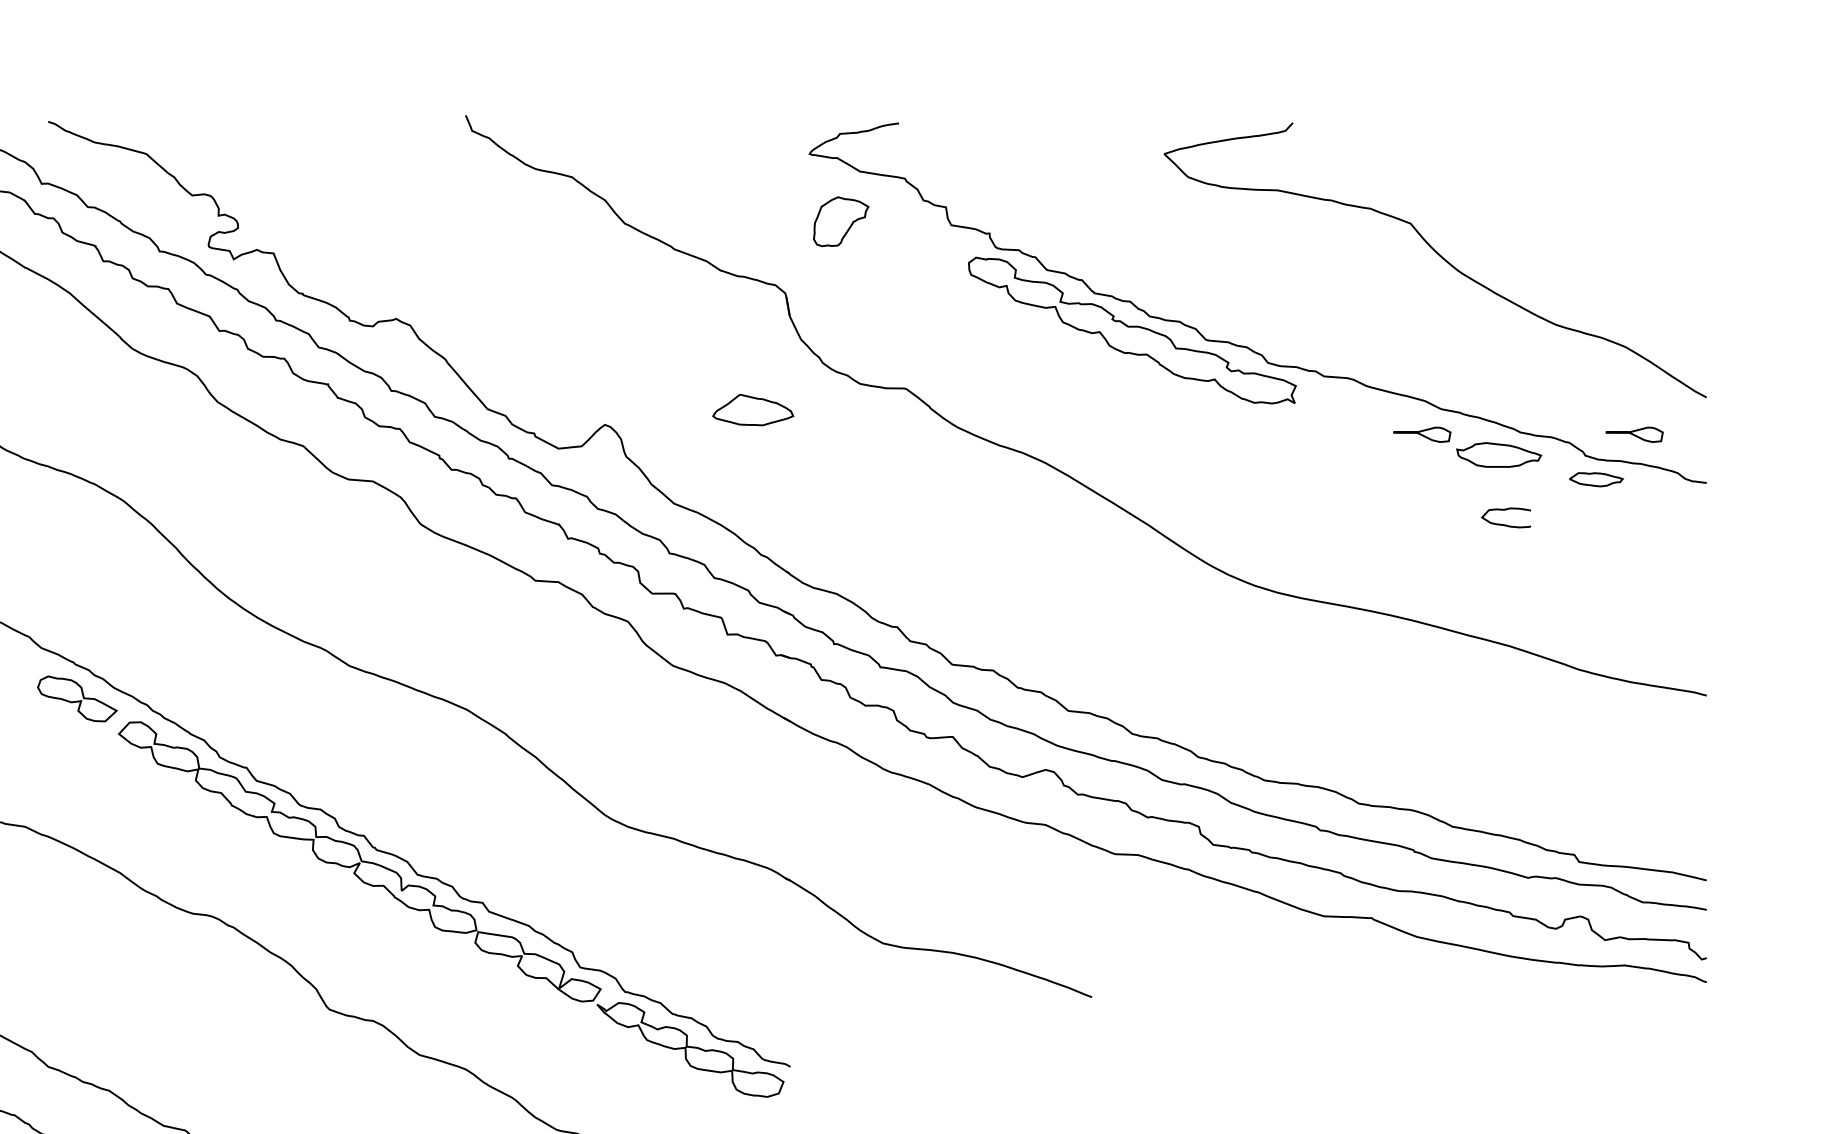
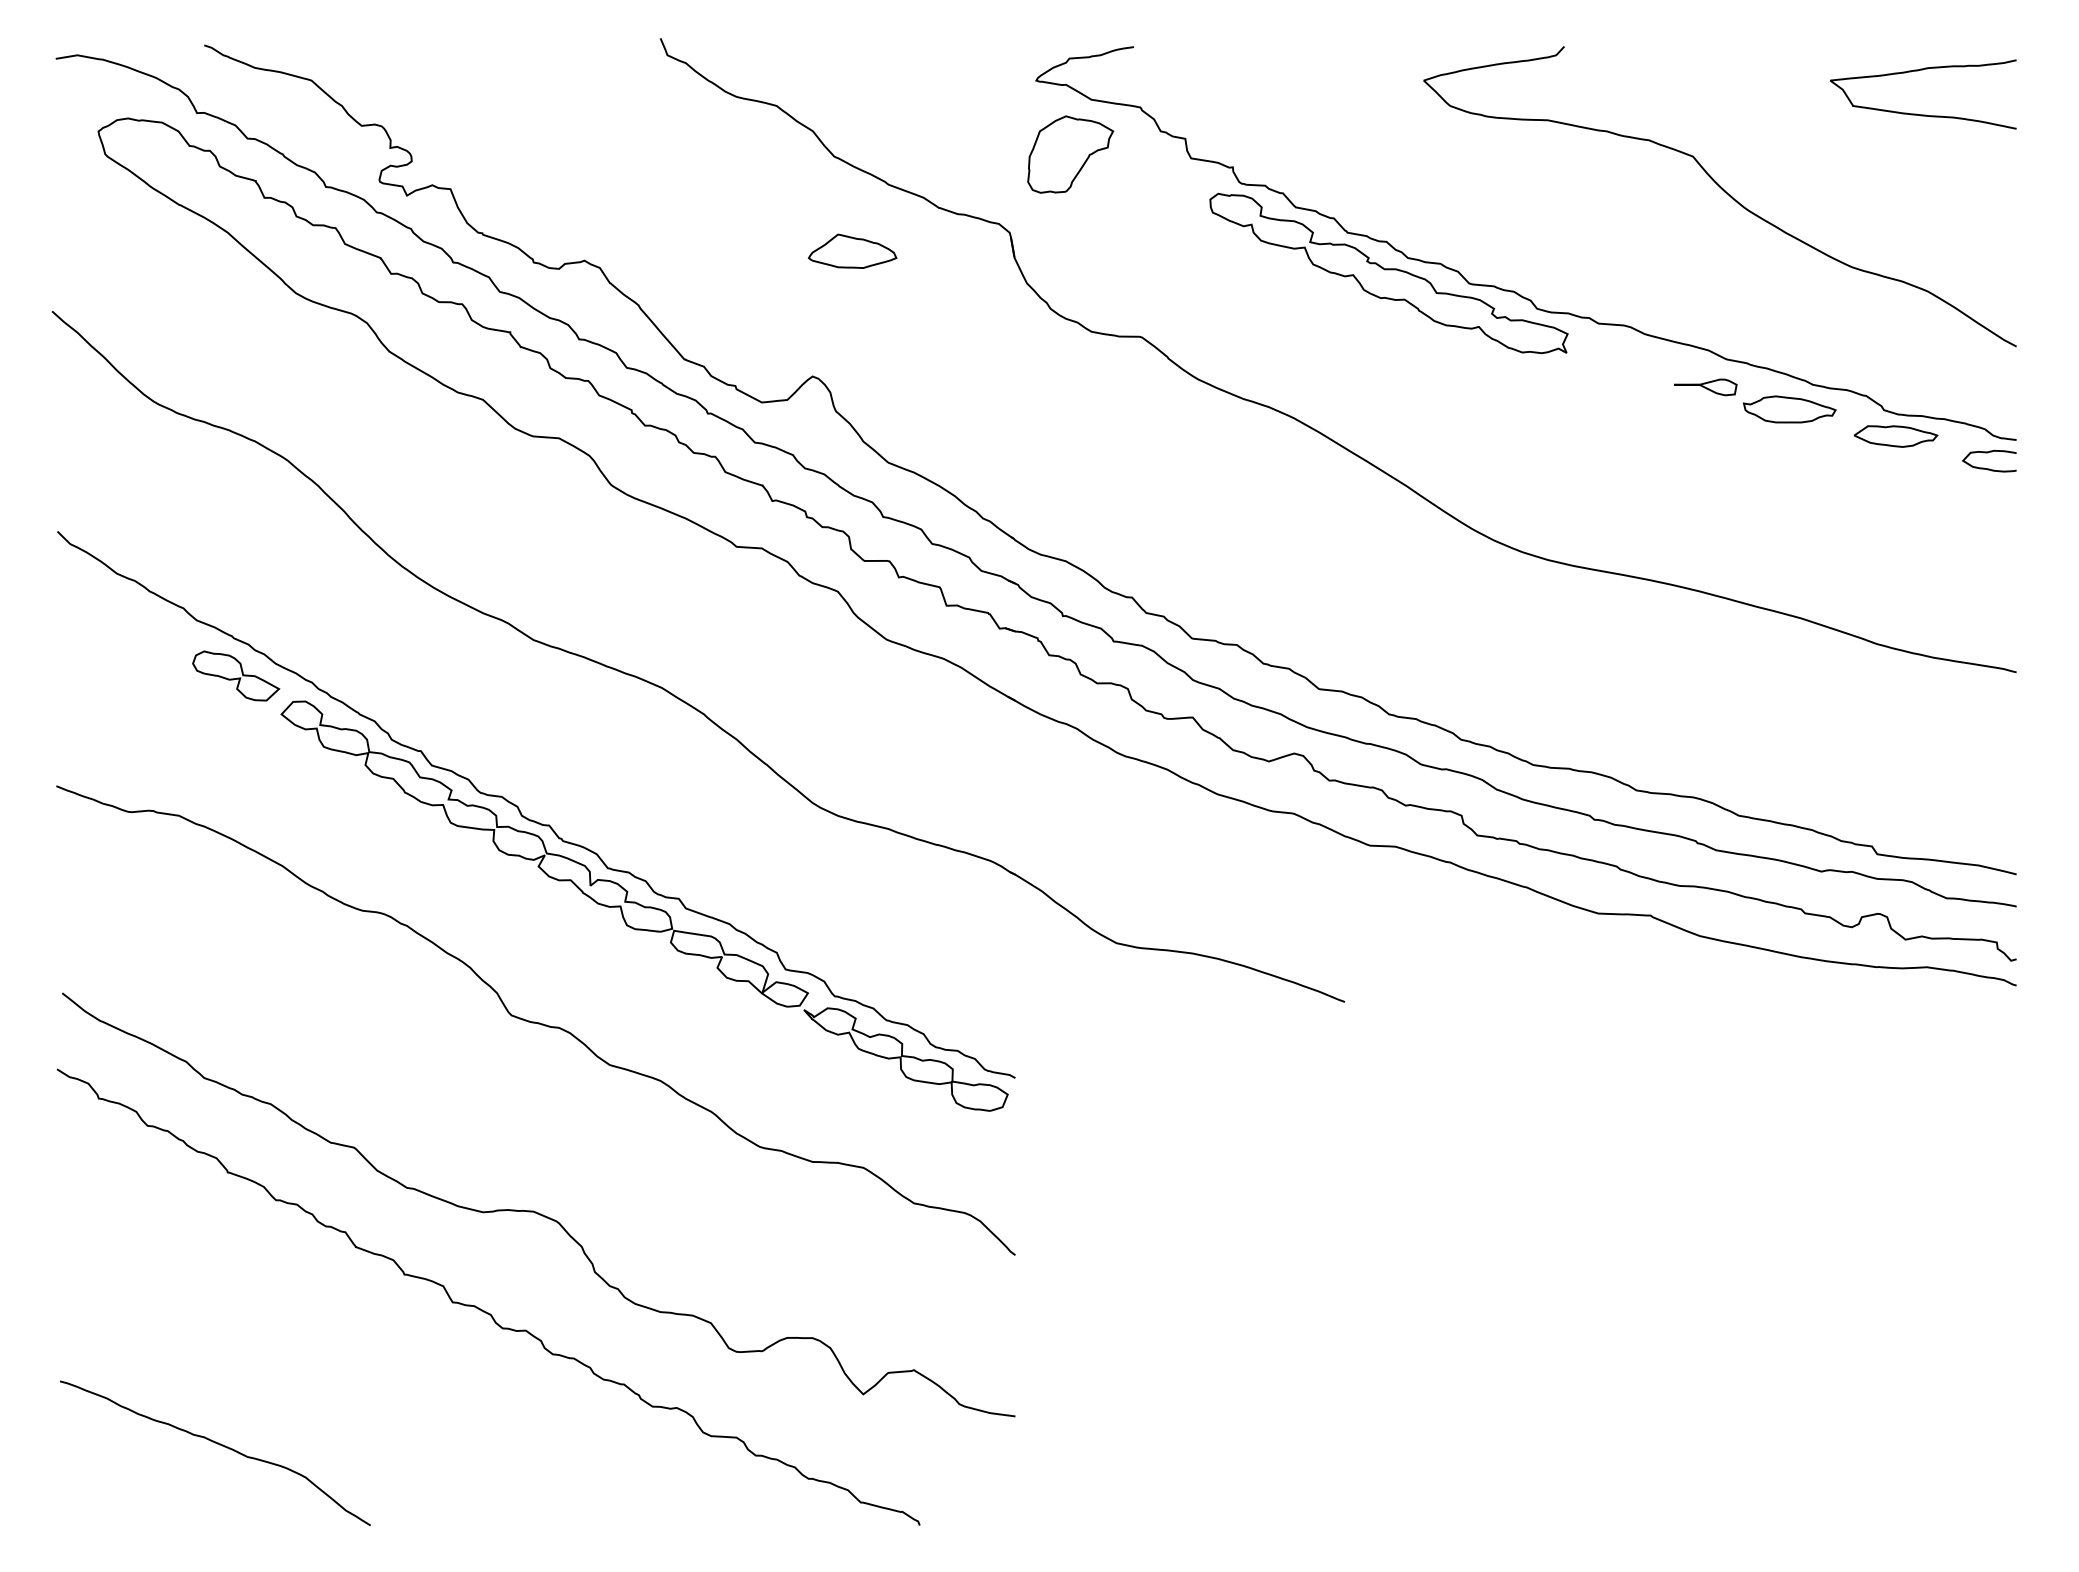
curve: (1621, 185) -> (1923, 114), added
part: (840, 221) -> (1070, 154), size x1.43
part: (753, 409) -> (852, 250), moved
part: (1634, 434) -> (1937, 387), removed
part: (1595, 479) -> (1895, 436), size x1.43
curve: (1504, 510) -> (1987, 453), moved

